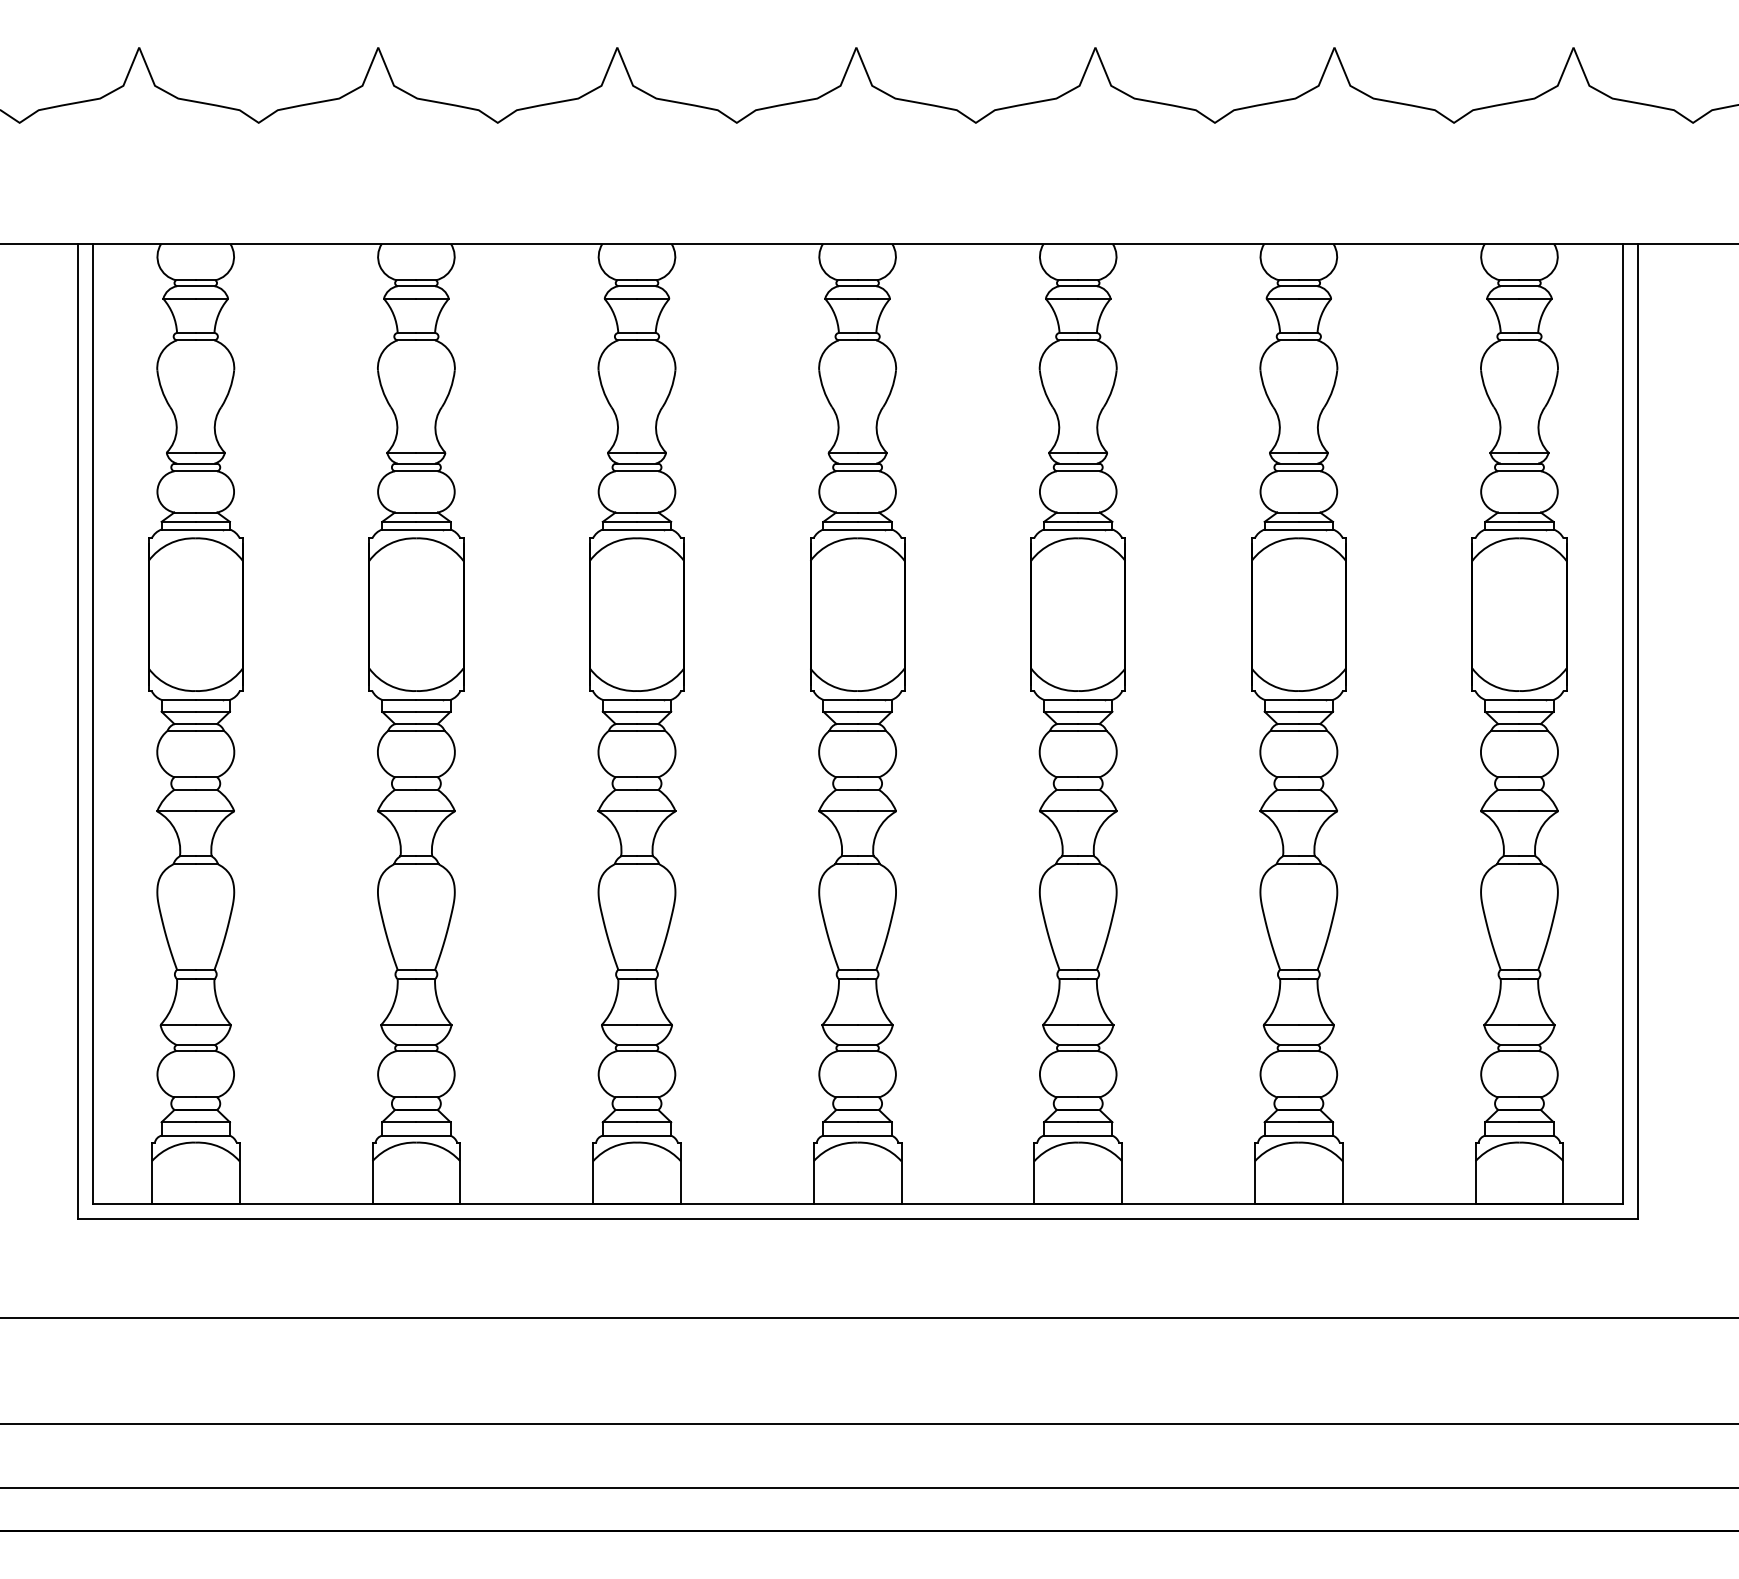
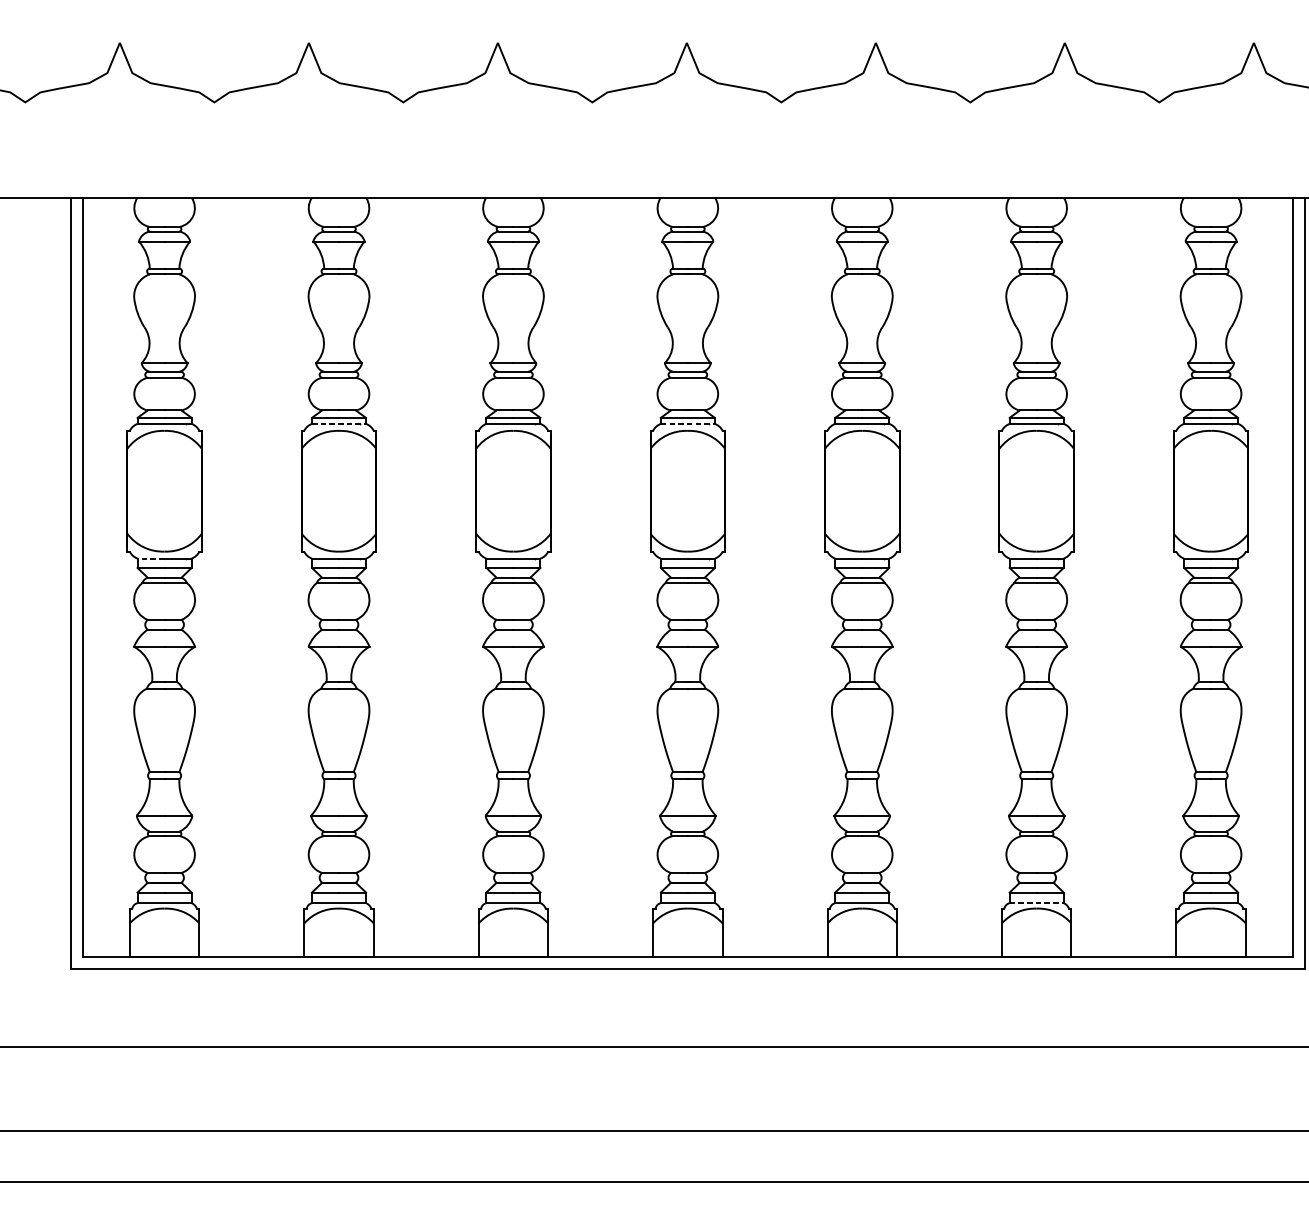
line: (416, 529) -> (339, 423), solid -> dashed
line: (858, 529) -> (688, 423), solid -> dashed
line: (178, 699) -> (150, 558), solid -> dashed
line: (1299, 1135) -> (1037, 902), solid -> dashed

